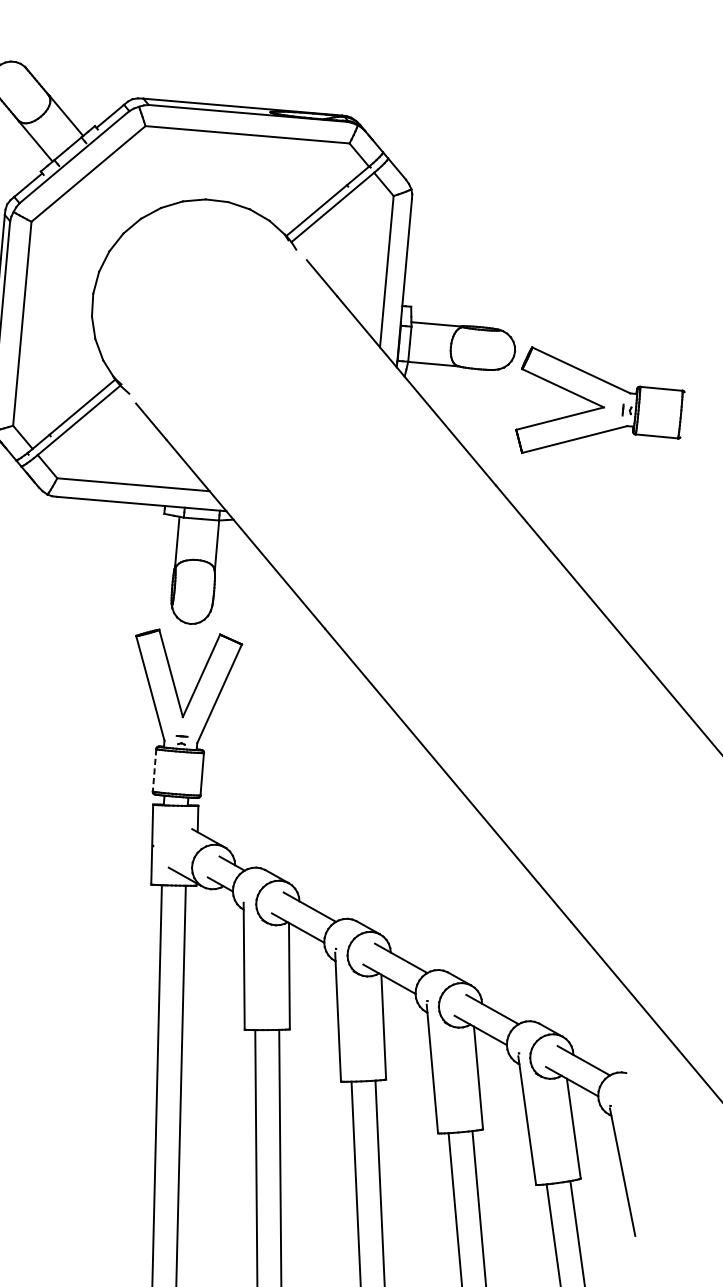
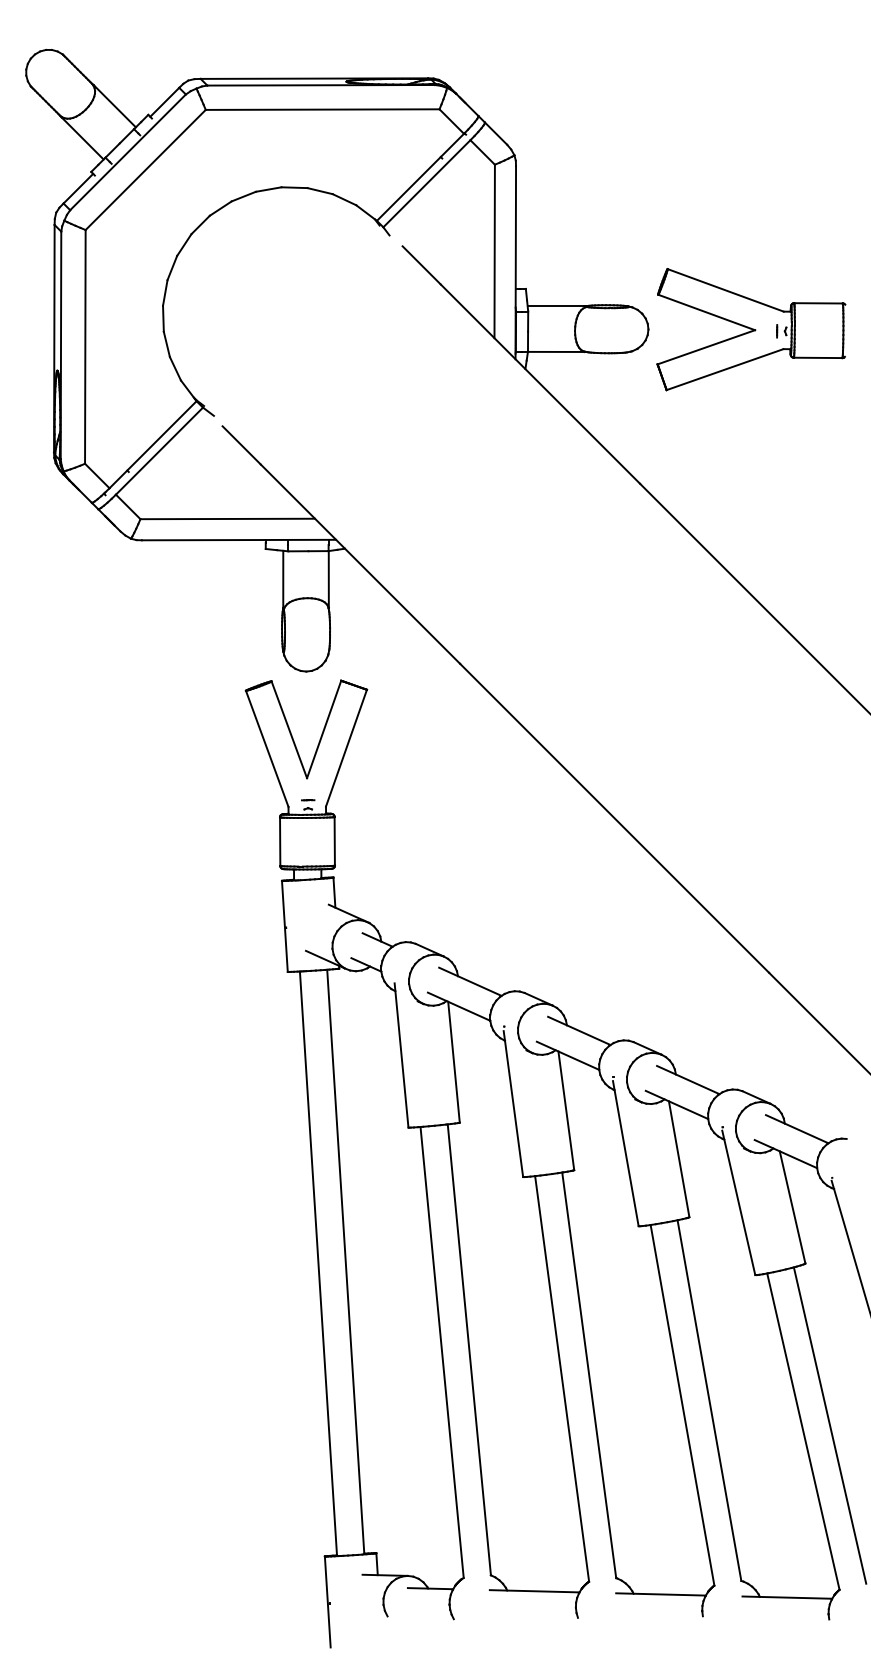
part: (600, 406) -> (751, 329), moved
line: (154, 771) -> (280, 842), dashed -> solid

